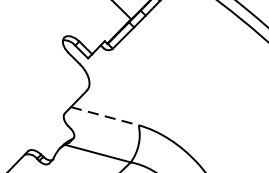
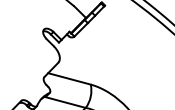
line: (104, 117) -> (69, 79), dashed -> solid

